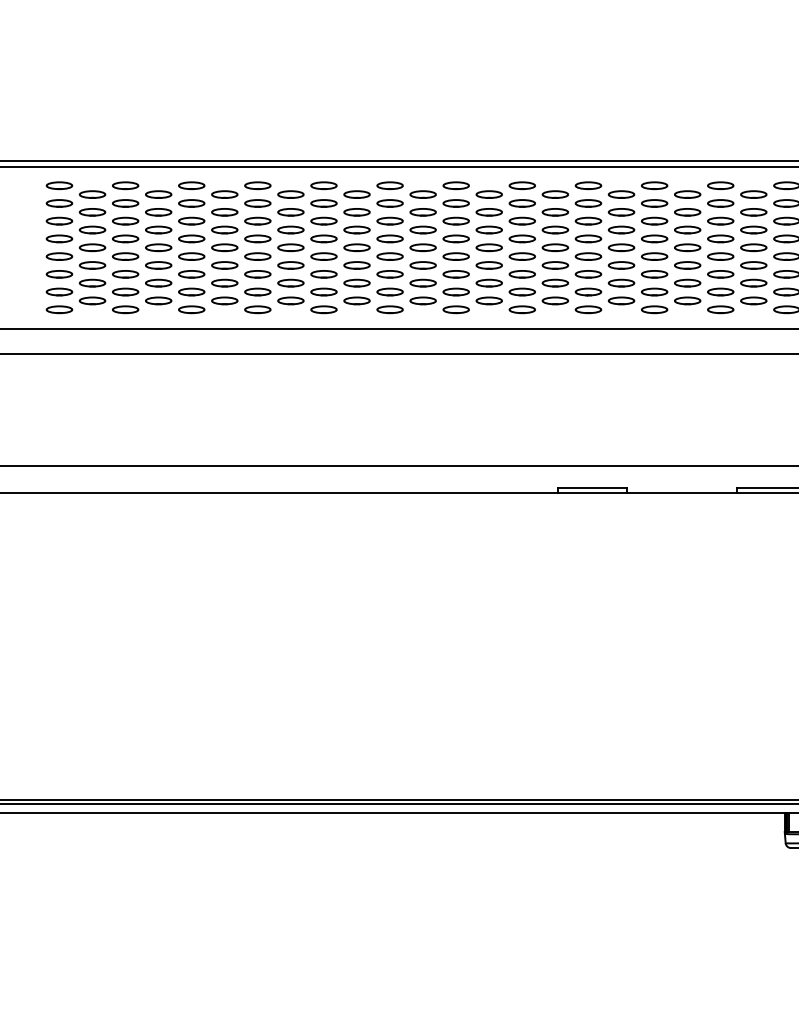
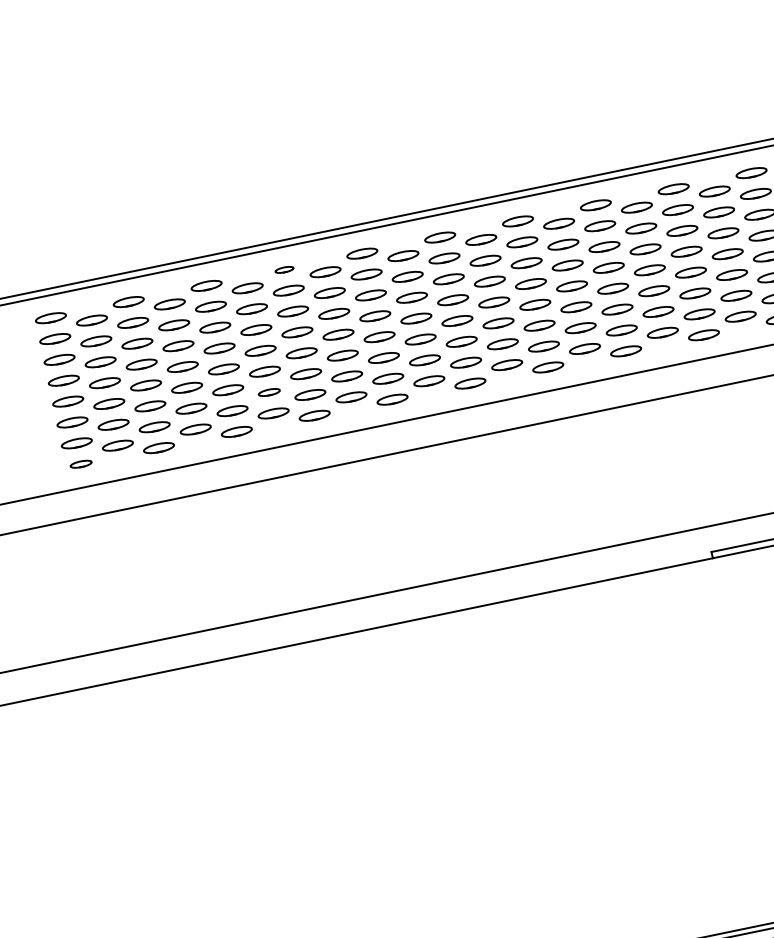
part: (257, 185) -> (284, 269), size x0.6
part: (224, 282) -> (268, 391), size x0.7
part: (59, 309) -> (81, 463), size x0.7

